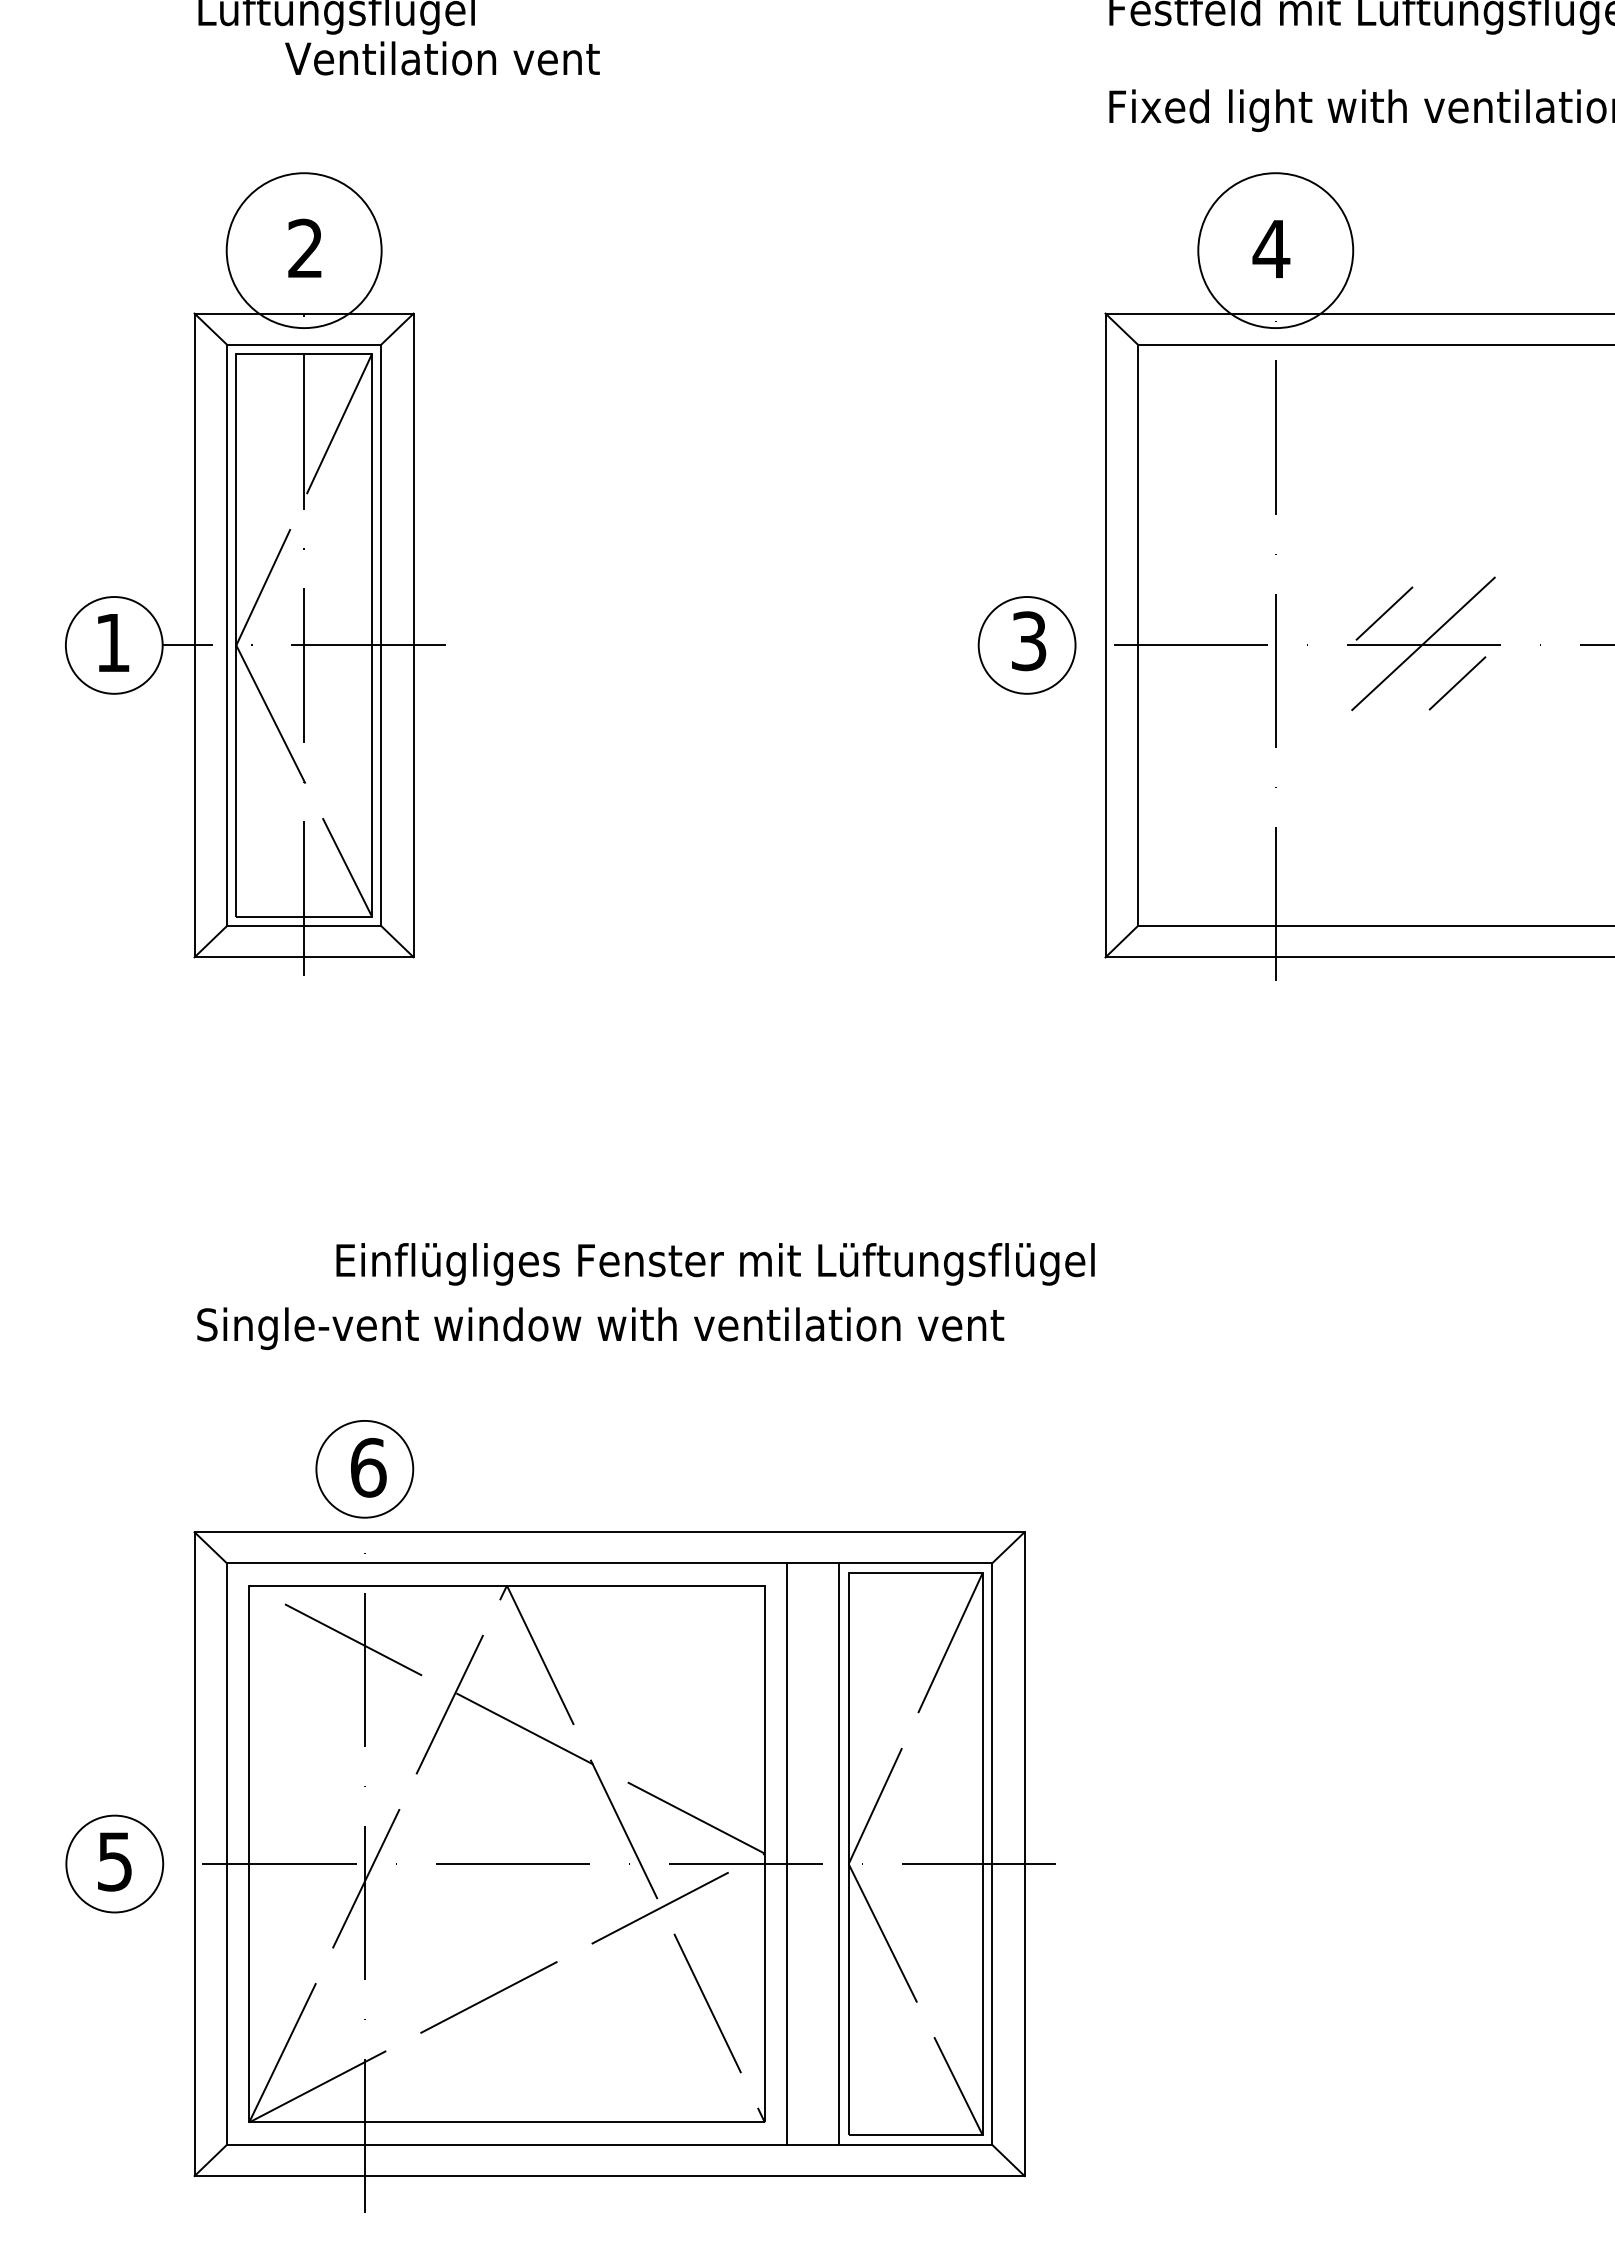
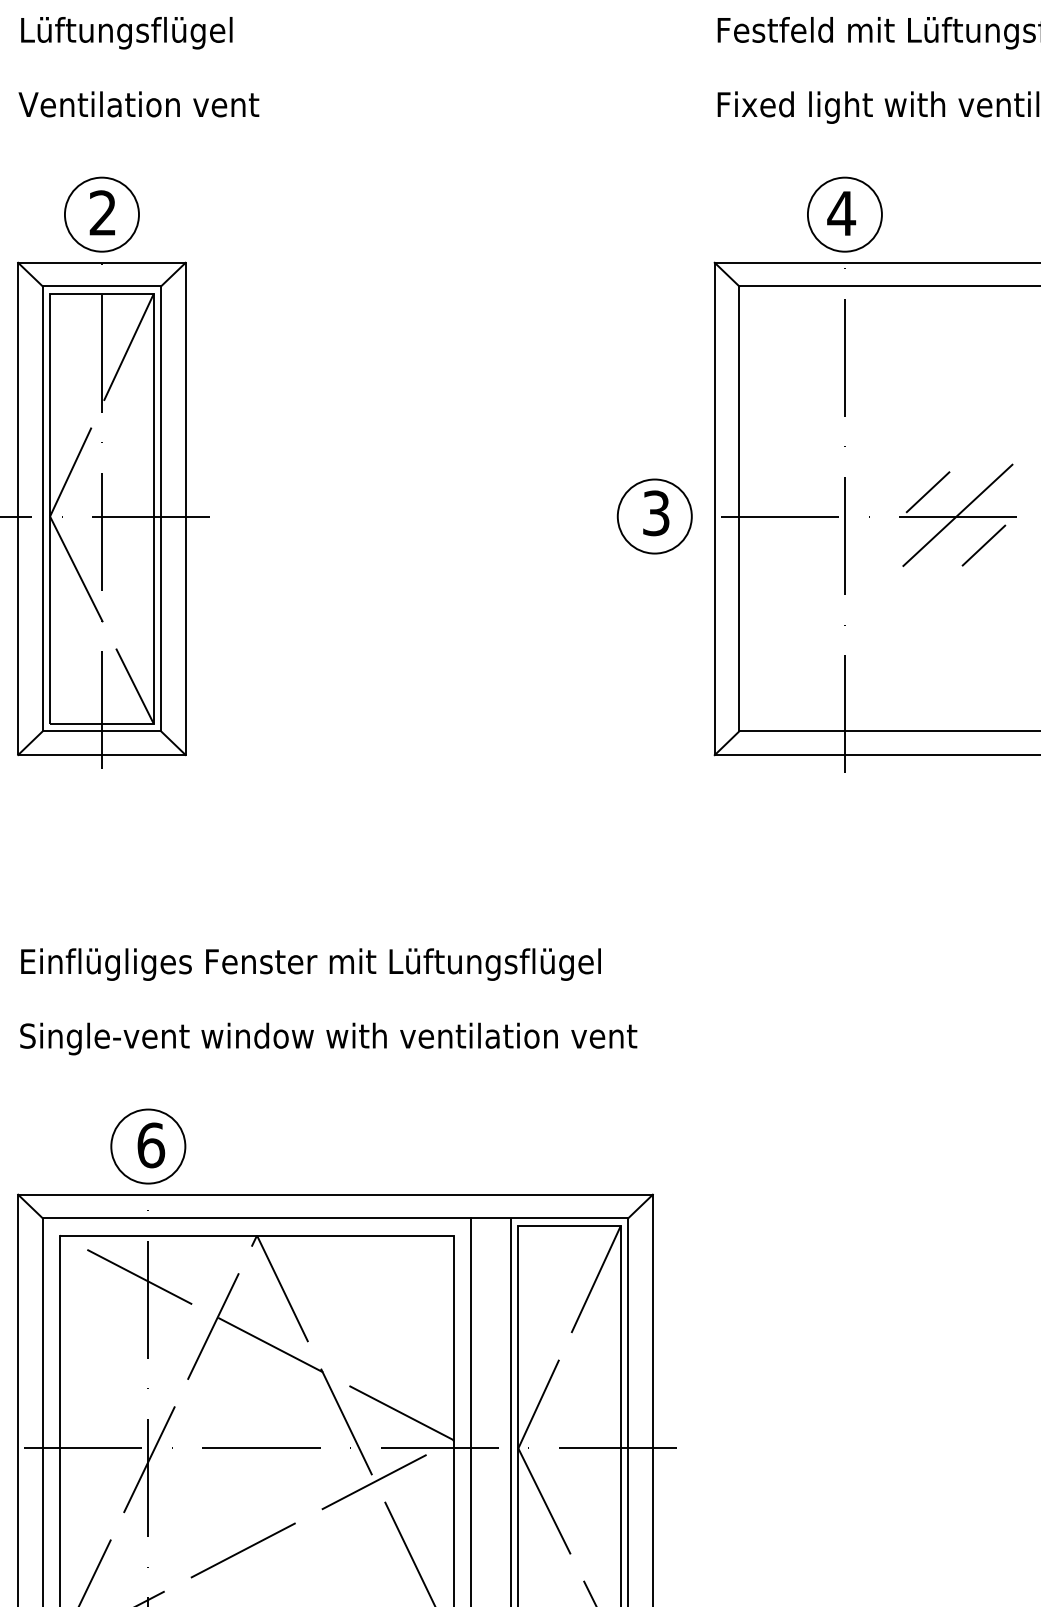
text: (442, 58) -> (138, 104), moved
circle: (303, 250) -> (101, 214), size x0.62
circle: (1275, 250) -> (844, 214), size x0.62
text: (715, 1264) -> (310, 964), moved

